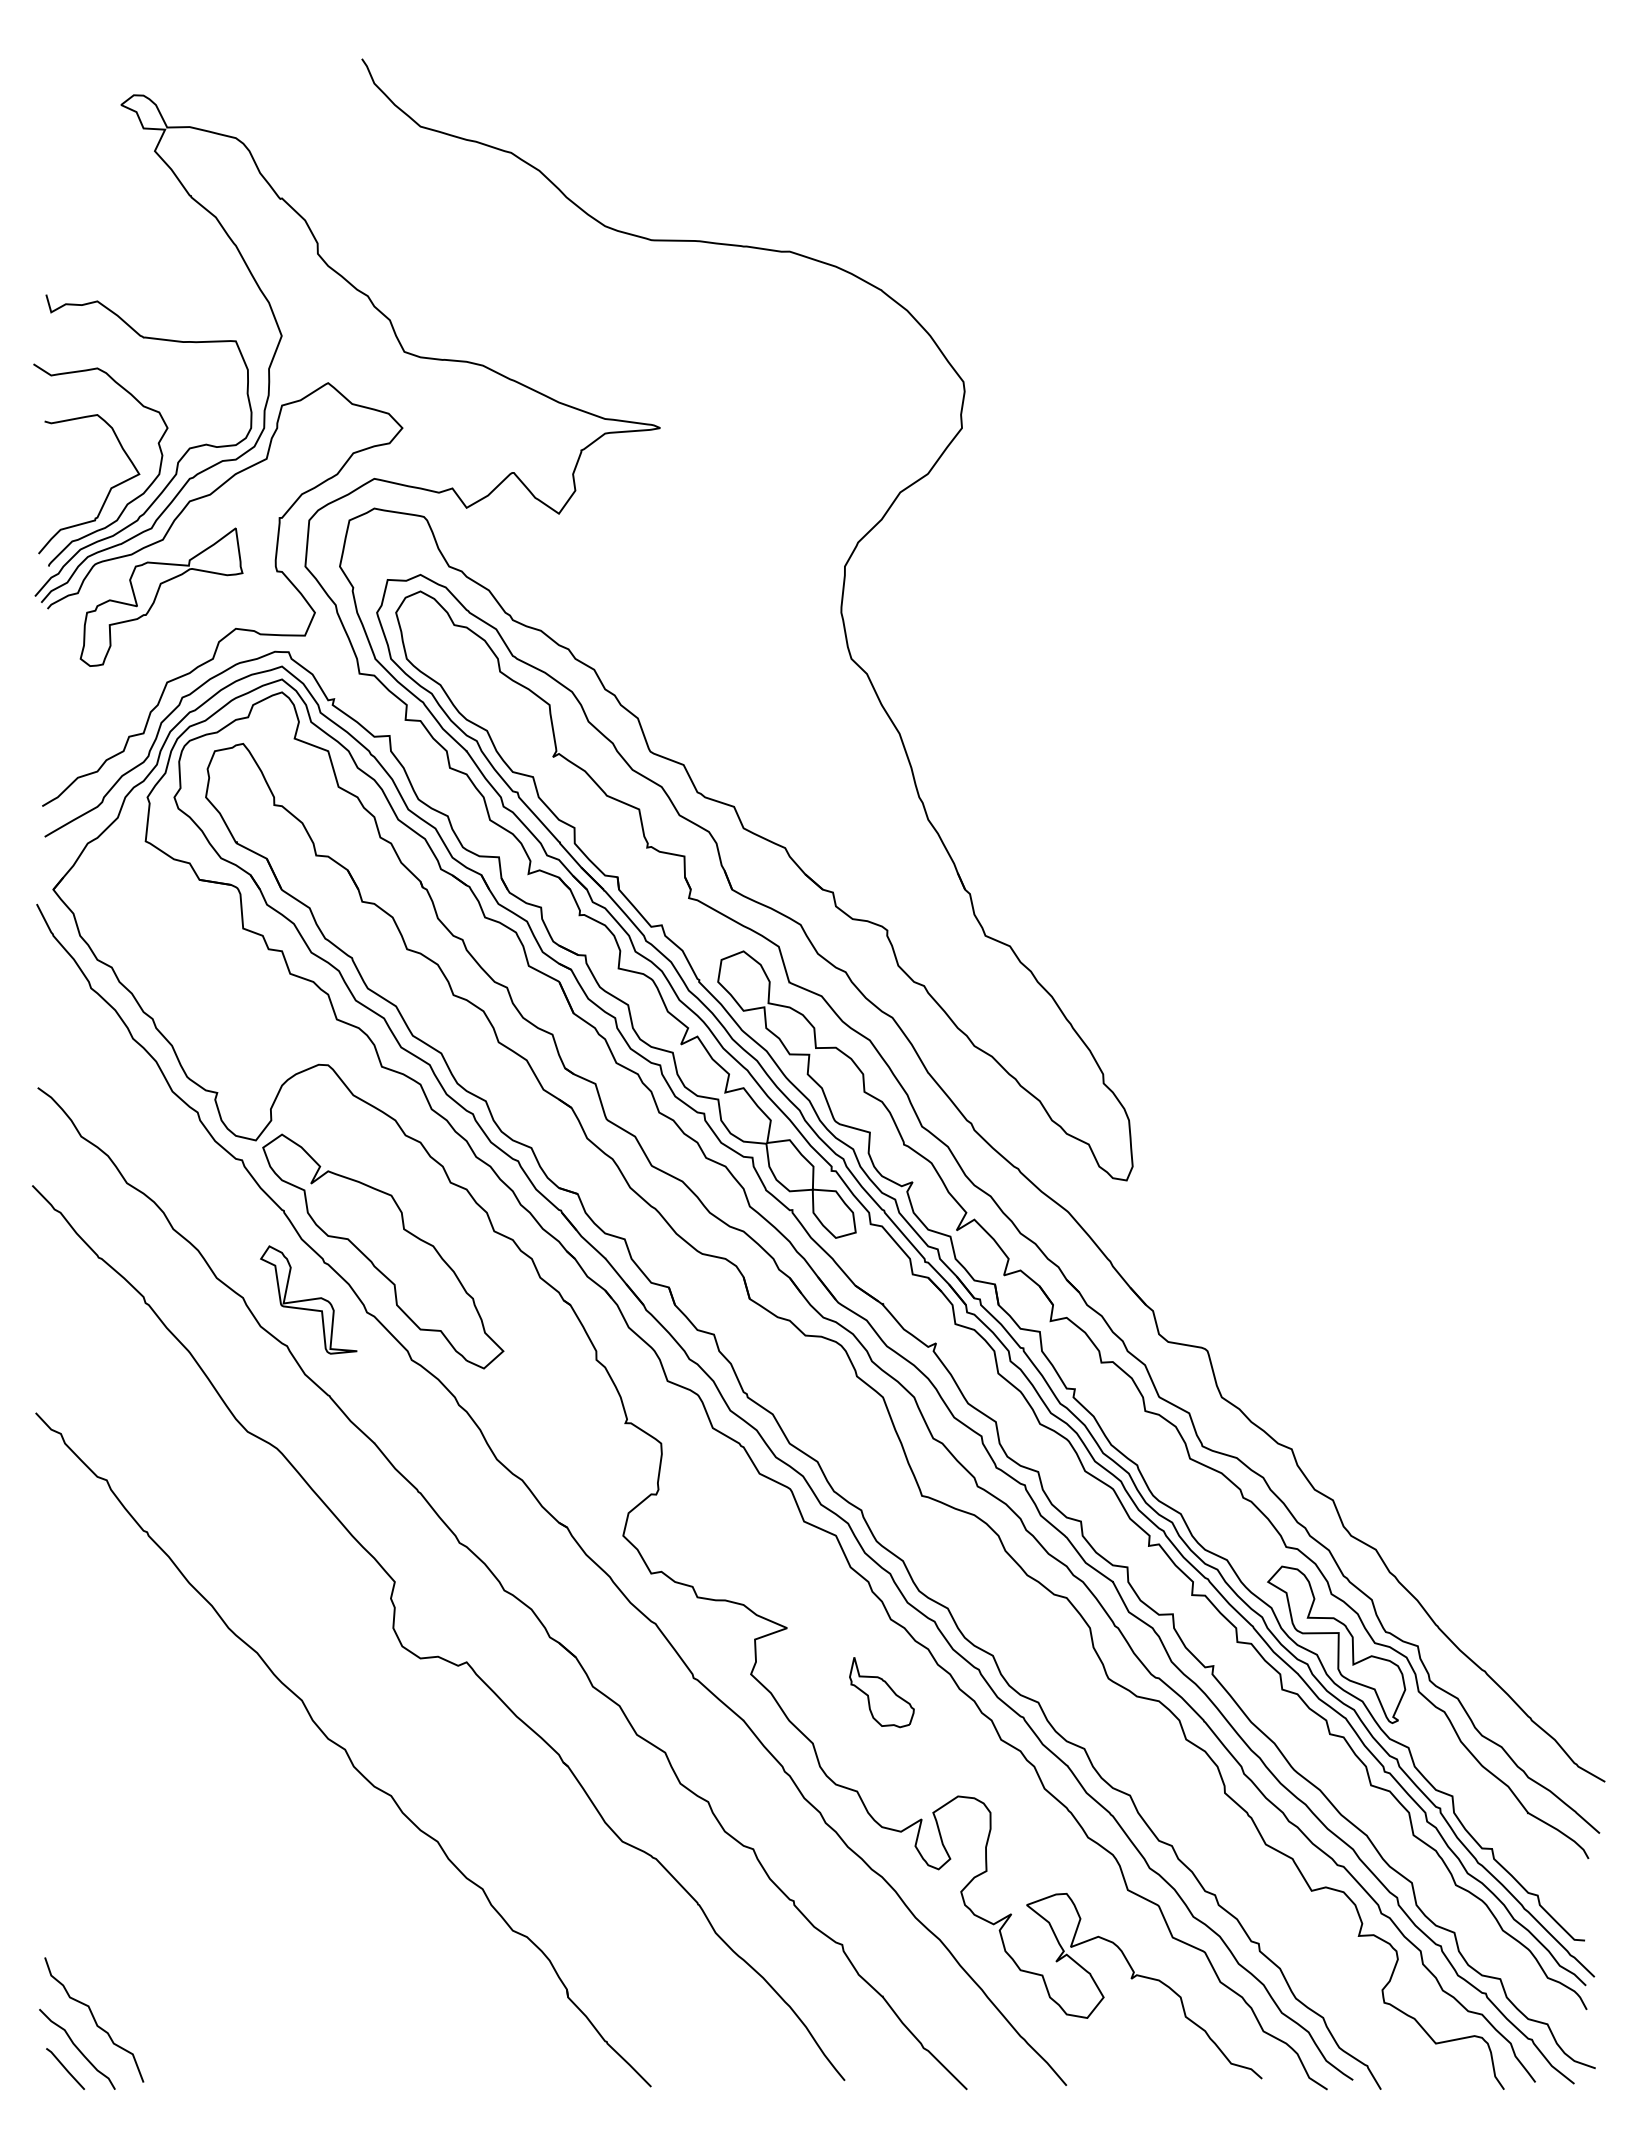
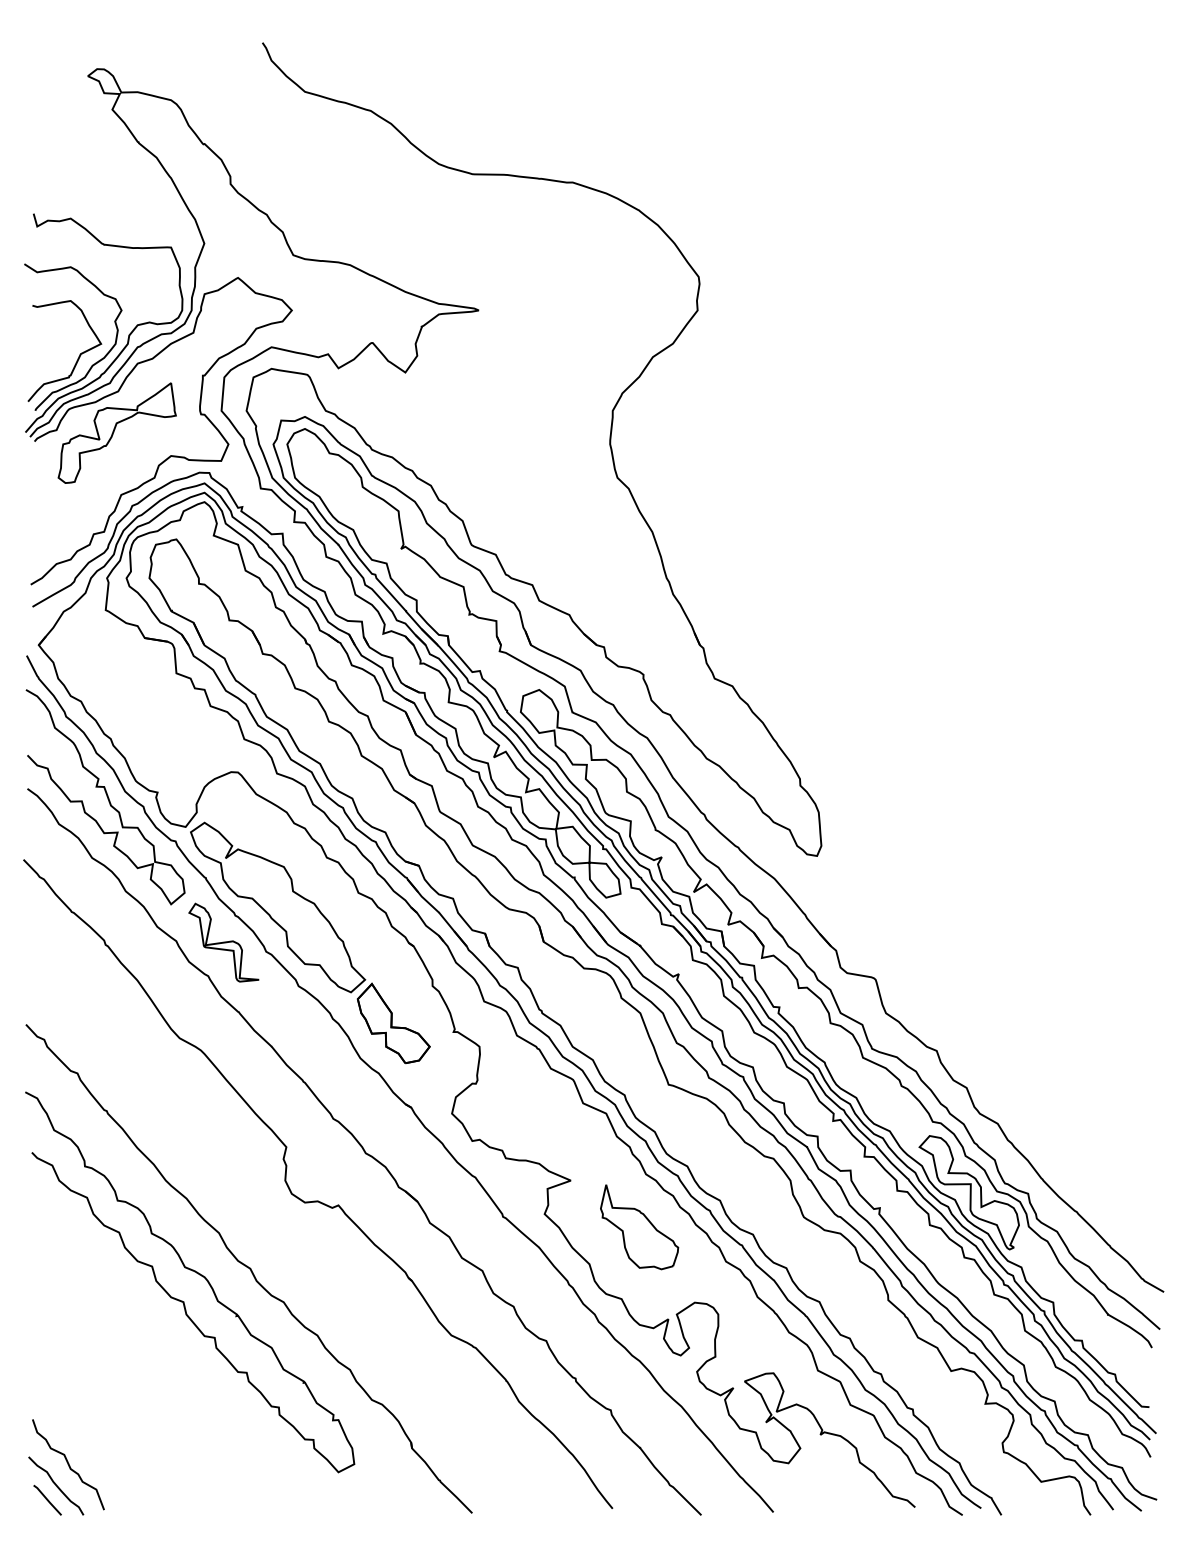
curve: (147, 1099) -> (107, 797), added
part: (542, 1411) -> (393, 1023), added
part: (881, 1692) -> (639, 1227), size x1.67
curve: (268, 1754) -> (194, 1272), added

